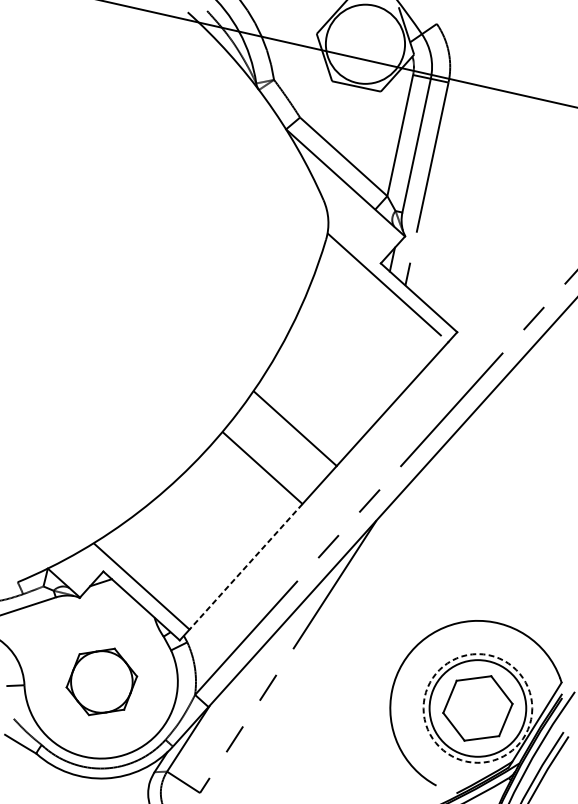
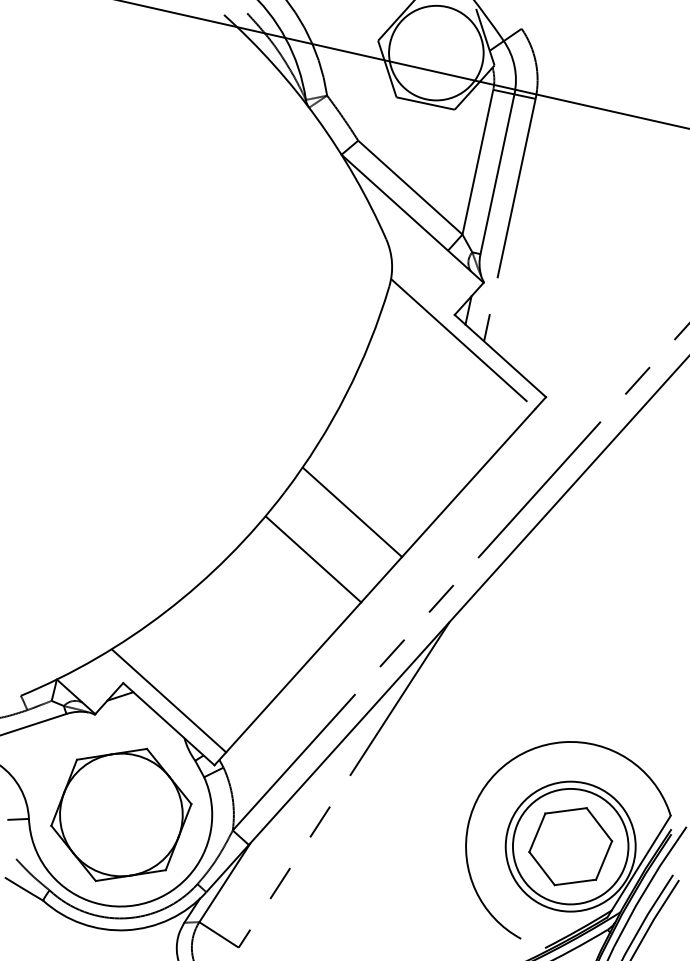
line: (245, 566) -> (293, 677), dashed -> solid
part: (101, 681) -> (121, 814), size x1.67
circle: (477, 708) -> (570, 846), dashed -> solid

